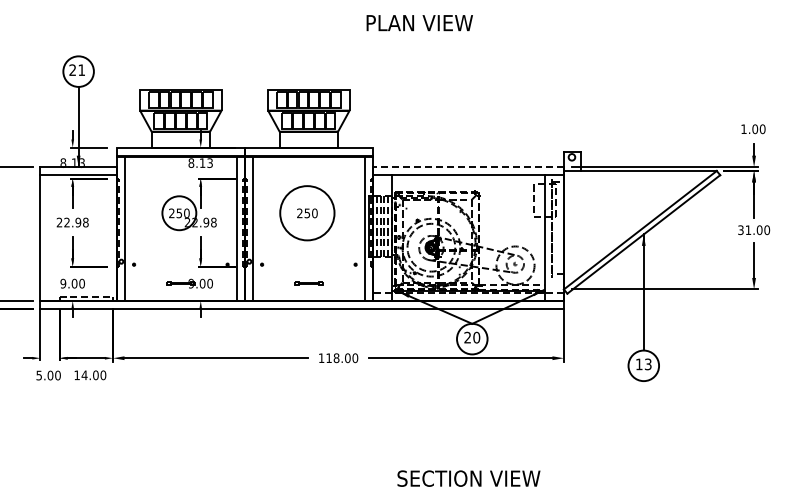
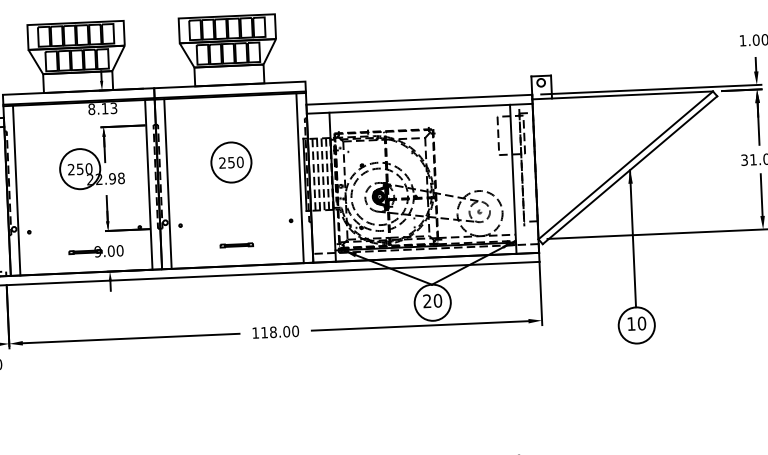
line: (468, 167) -> (419, 100), dashed -> solid
circle: (307, 213) -> (231, 162), size x0.62
text: (647, 364) -> (641, 323), 13 -> 10

